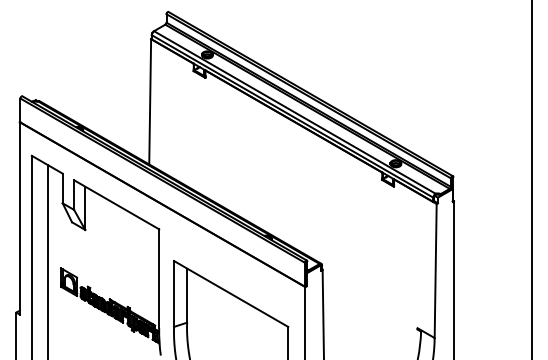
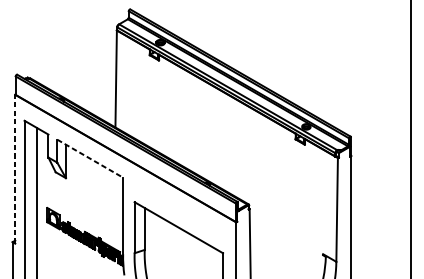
line: (117, 205) -> (90, 159), solid -> dashed
line: (19, 217) -> (15, 168), solid -> dashed

